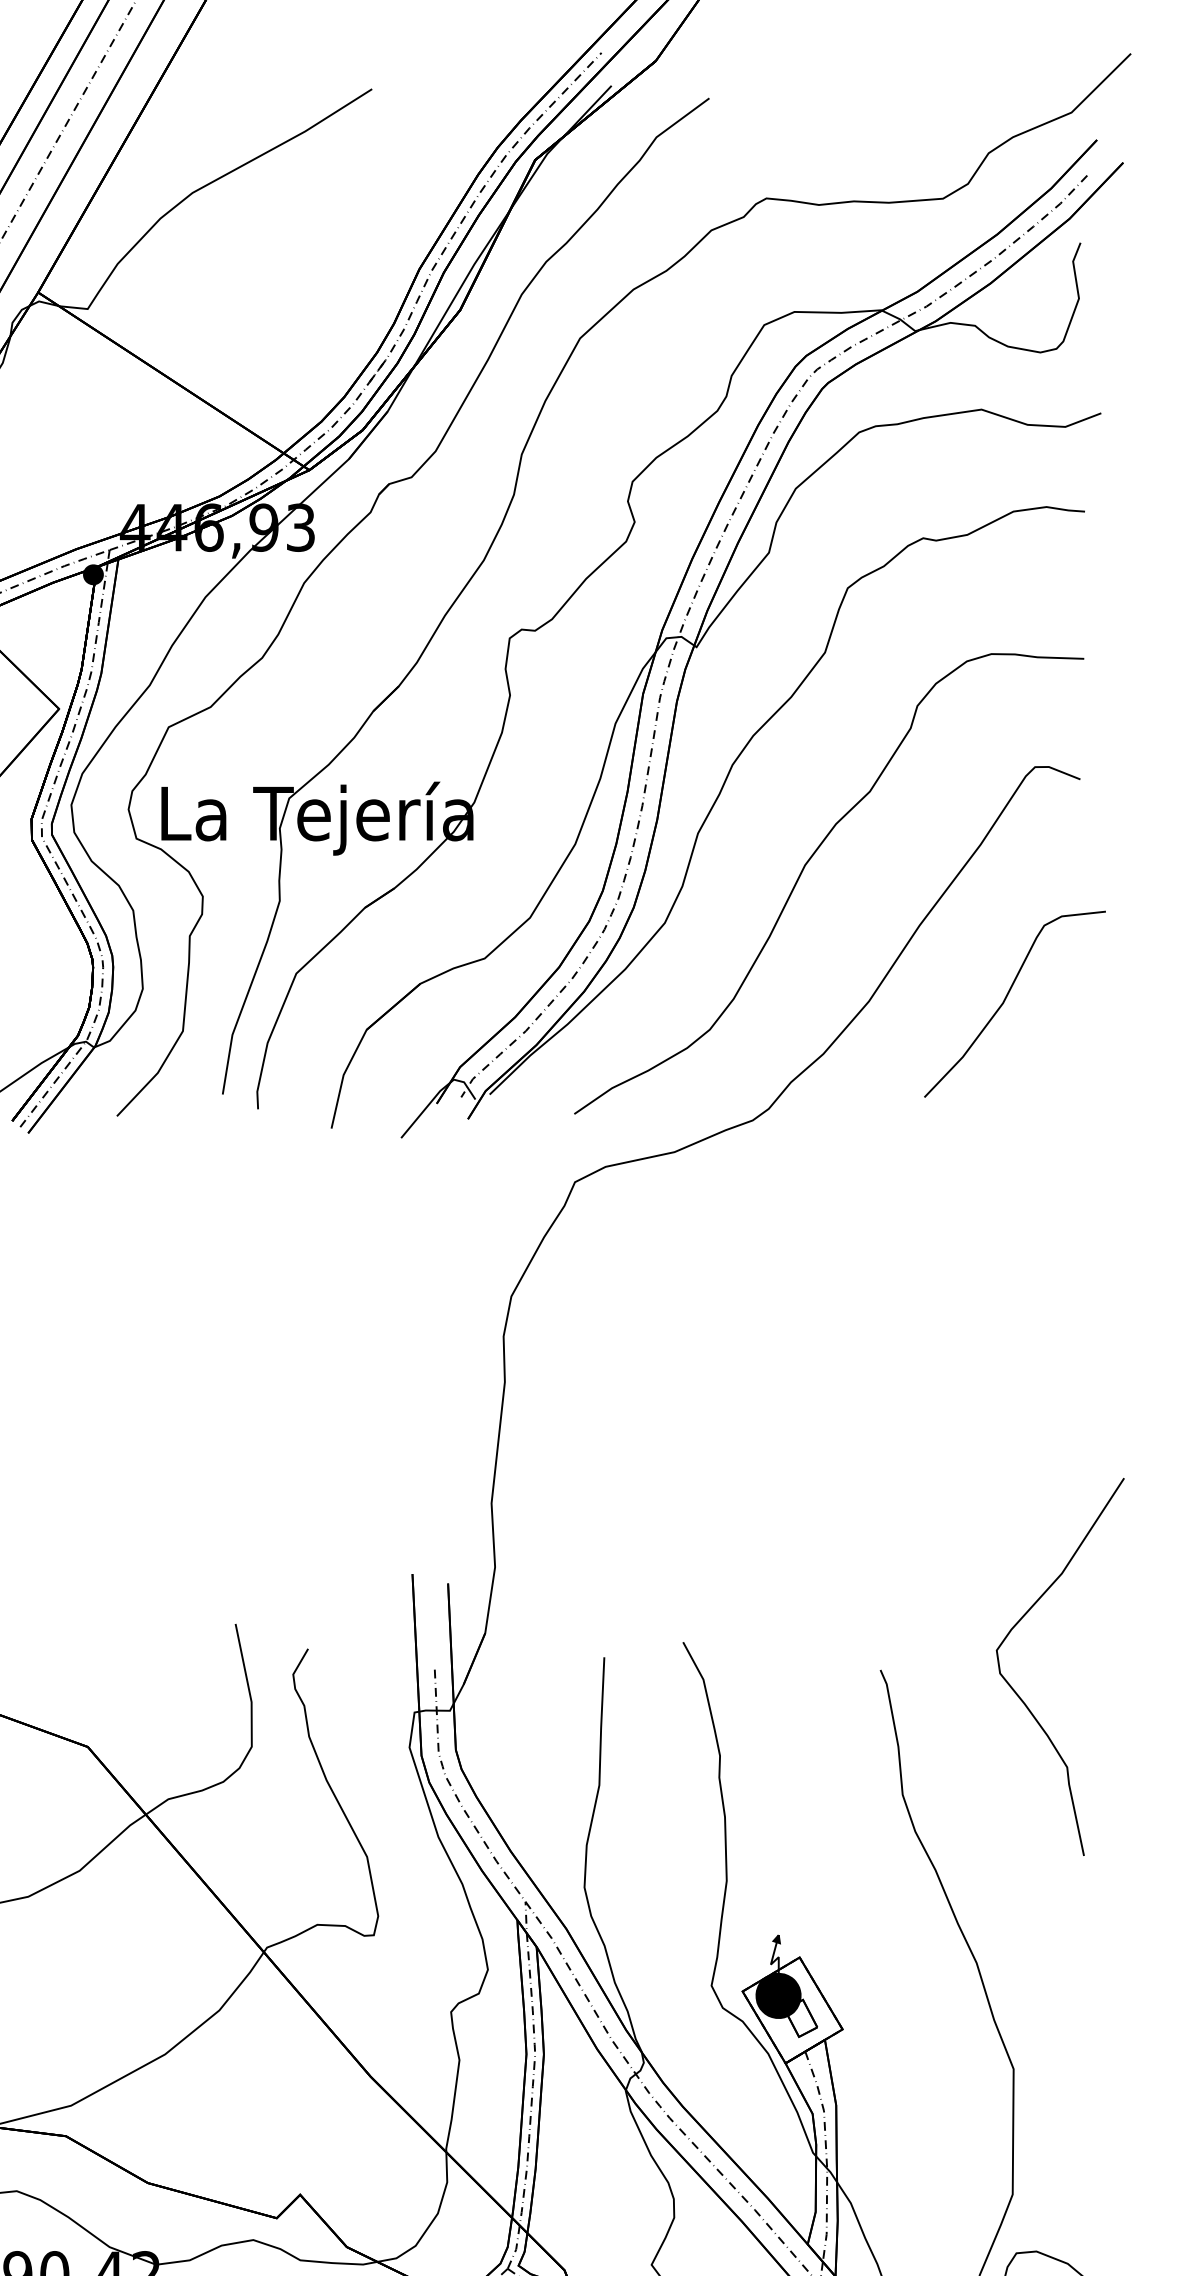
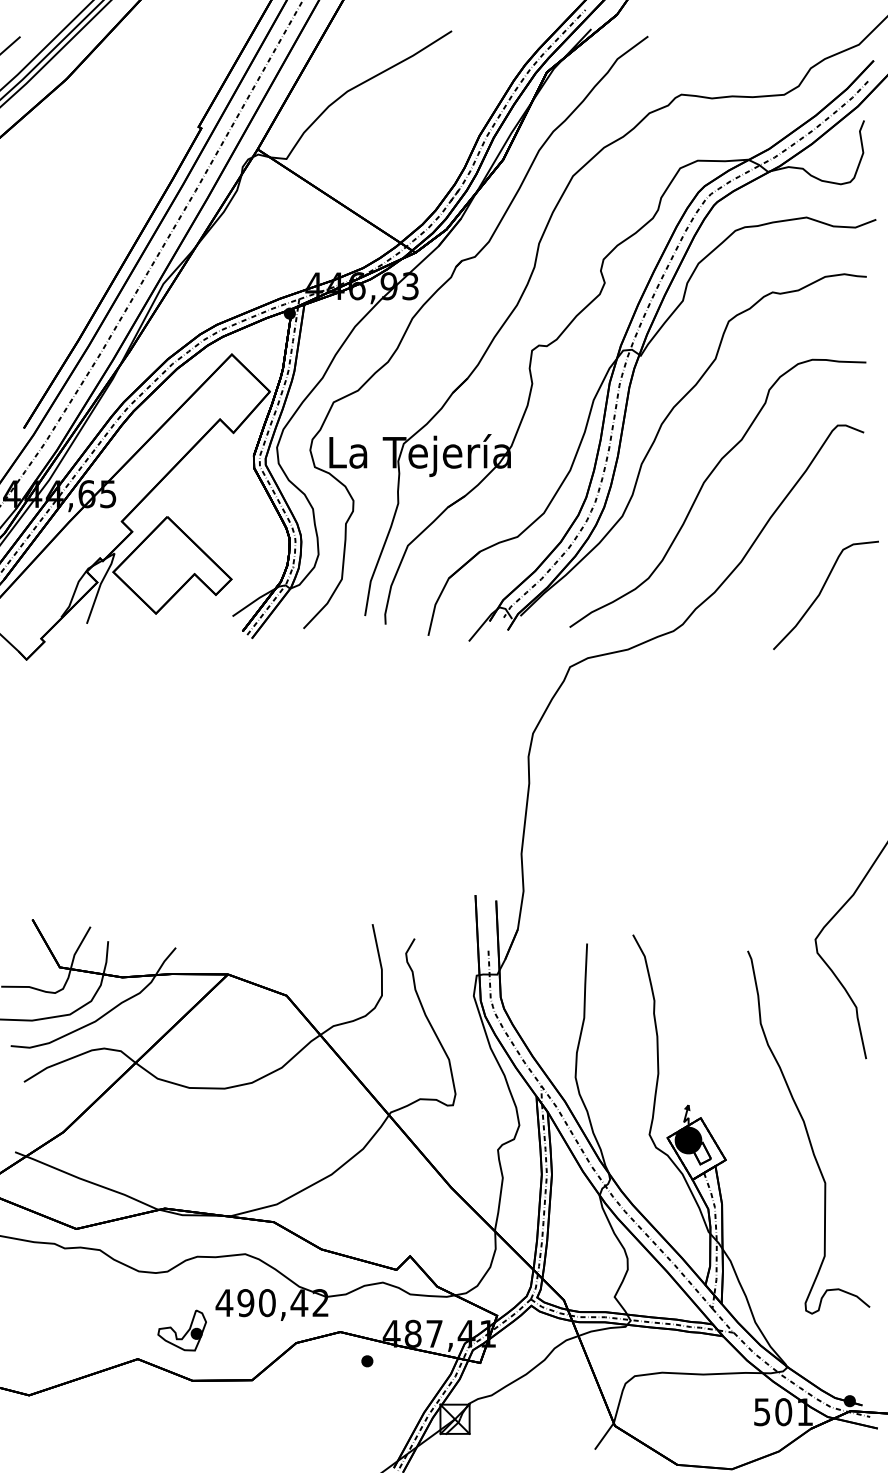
curve: (1007, 999) -> (821, 592), moved

